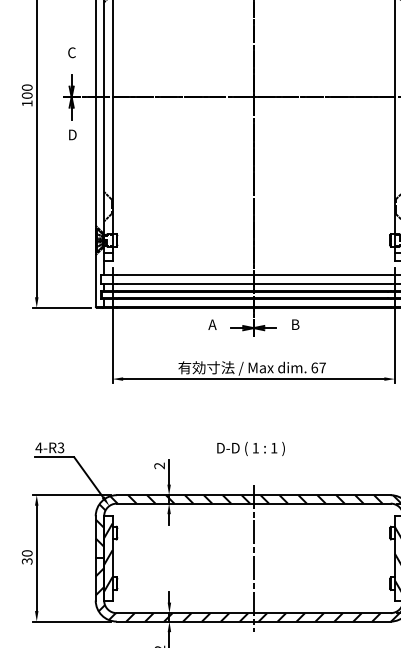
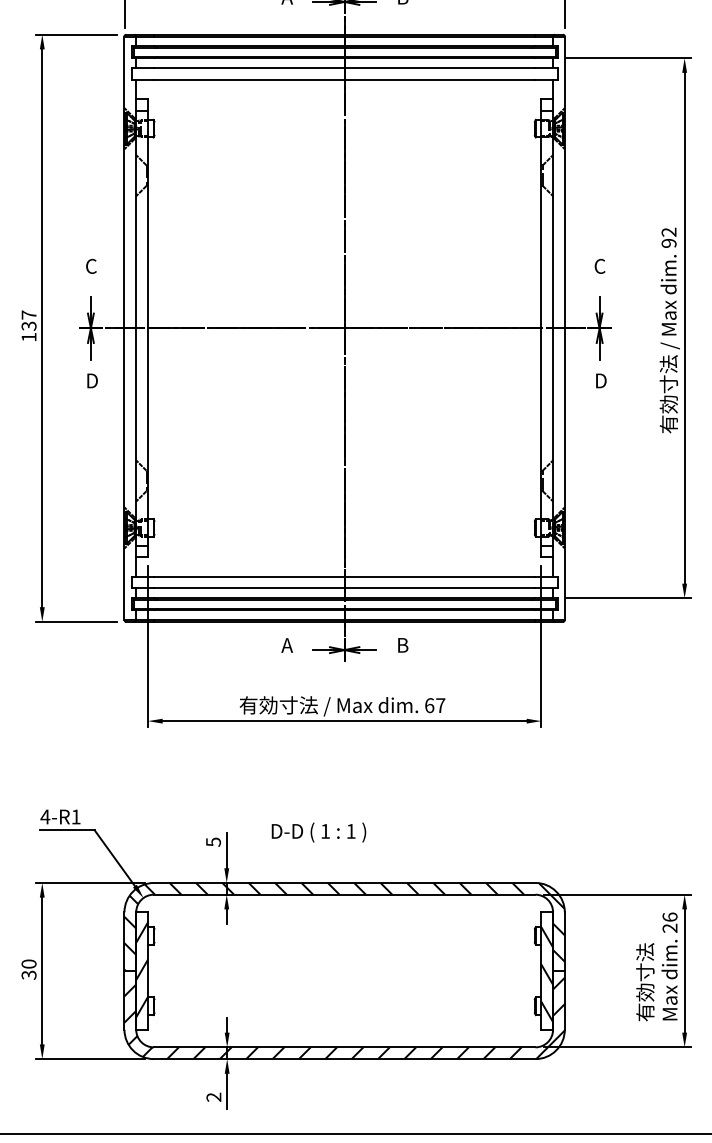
text: (26, 91) -> (28, 320), 100 -> 137
text: (60, 447) -> (75, 816), 4-R3 -> 4-R1
text: (250, 448) -> (318, 832), moved
text: (159, 465) -> (213, 841), 2 -> 5
line: (253, 558) -> (344, 970), removed

